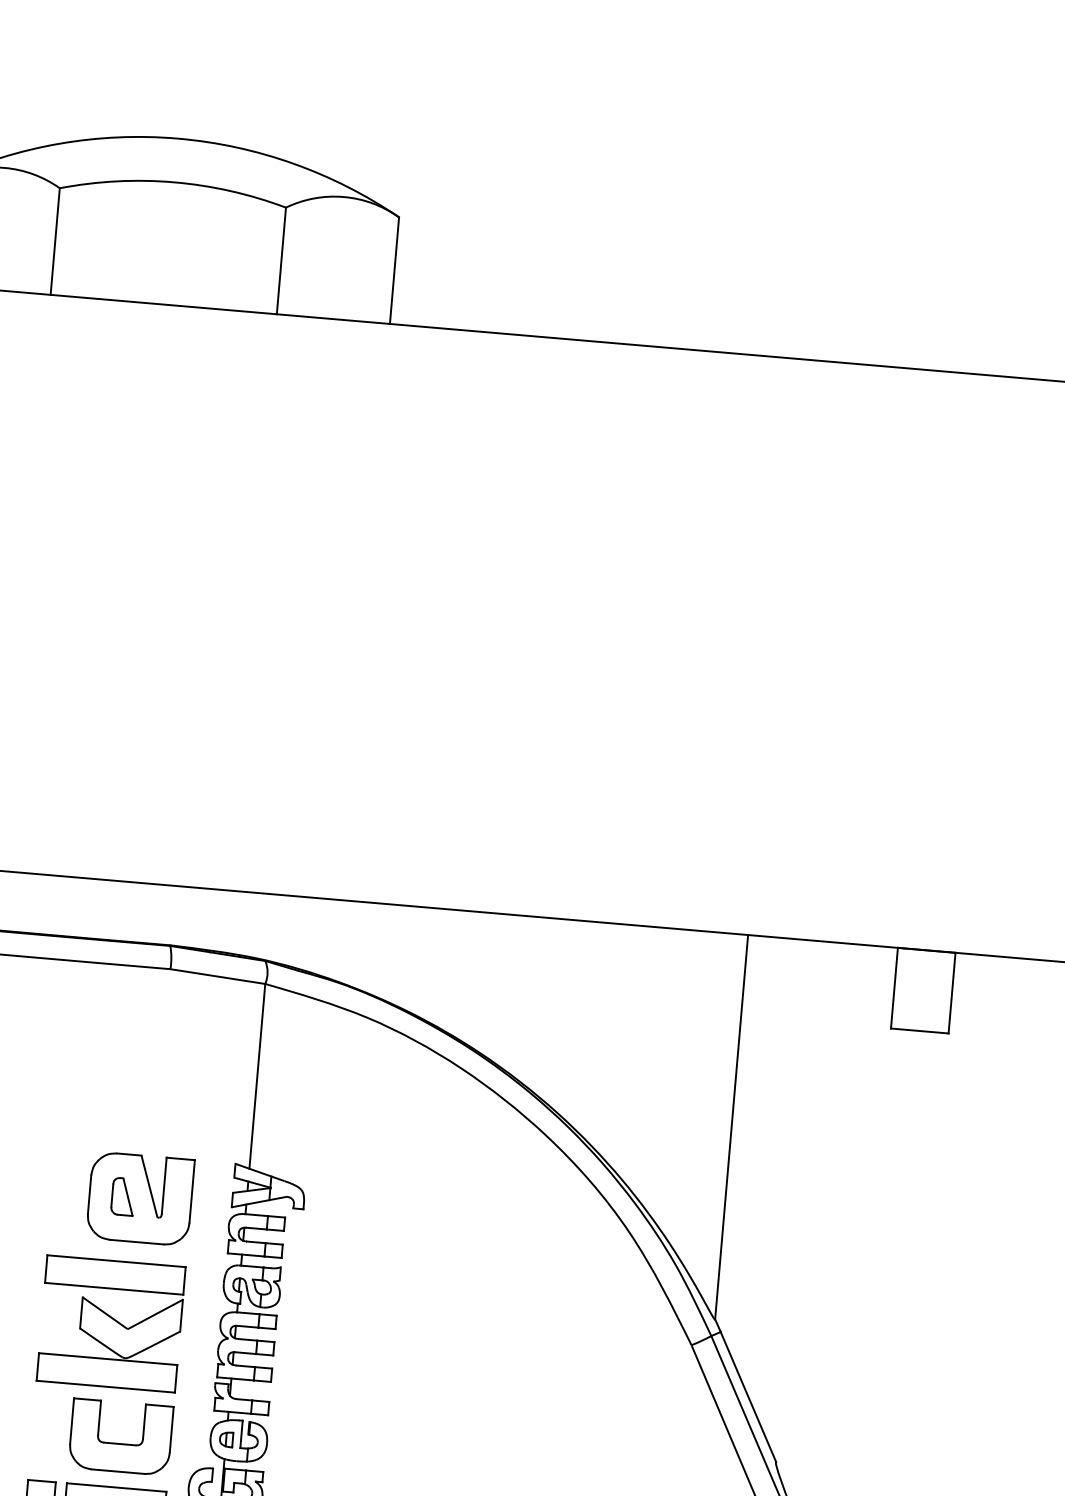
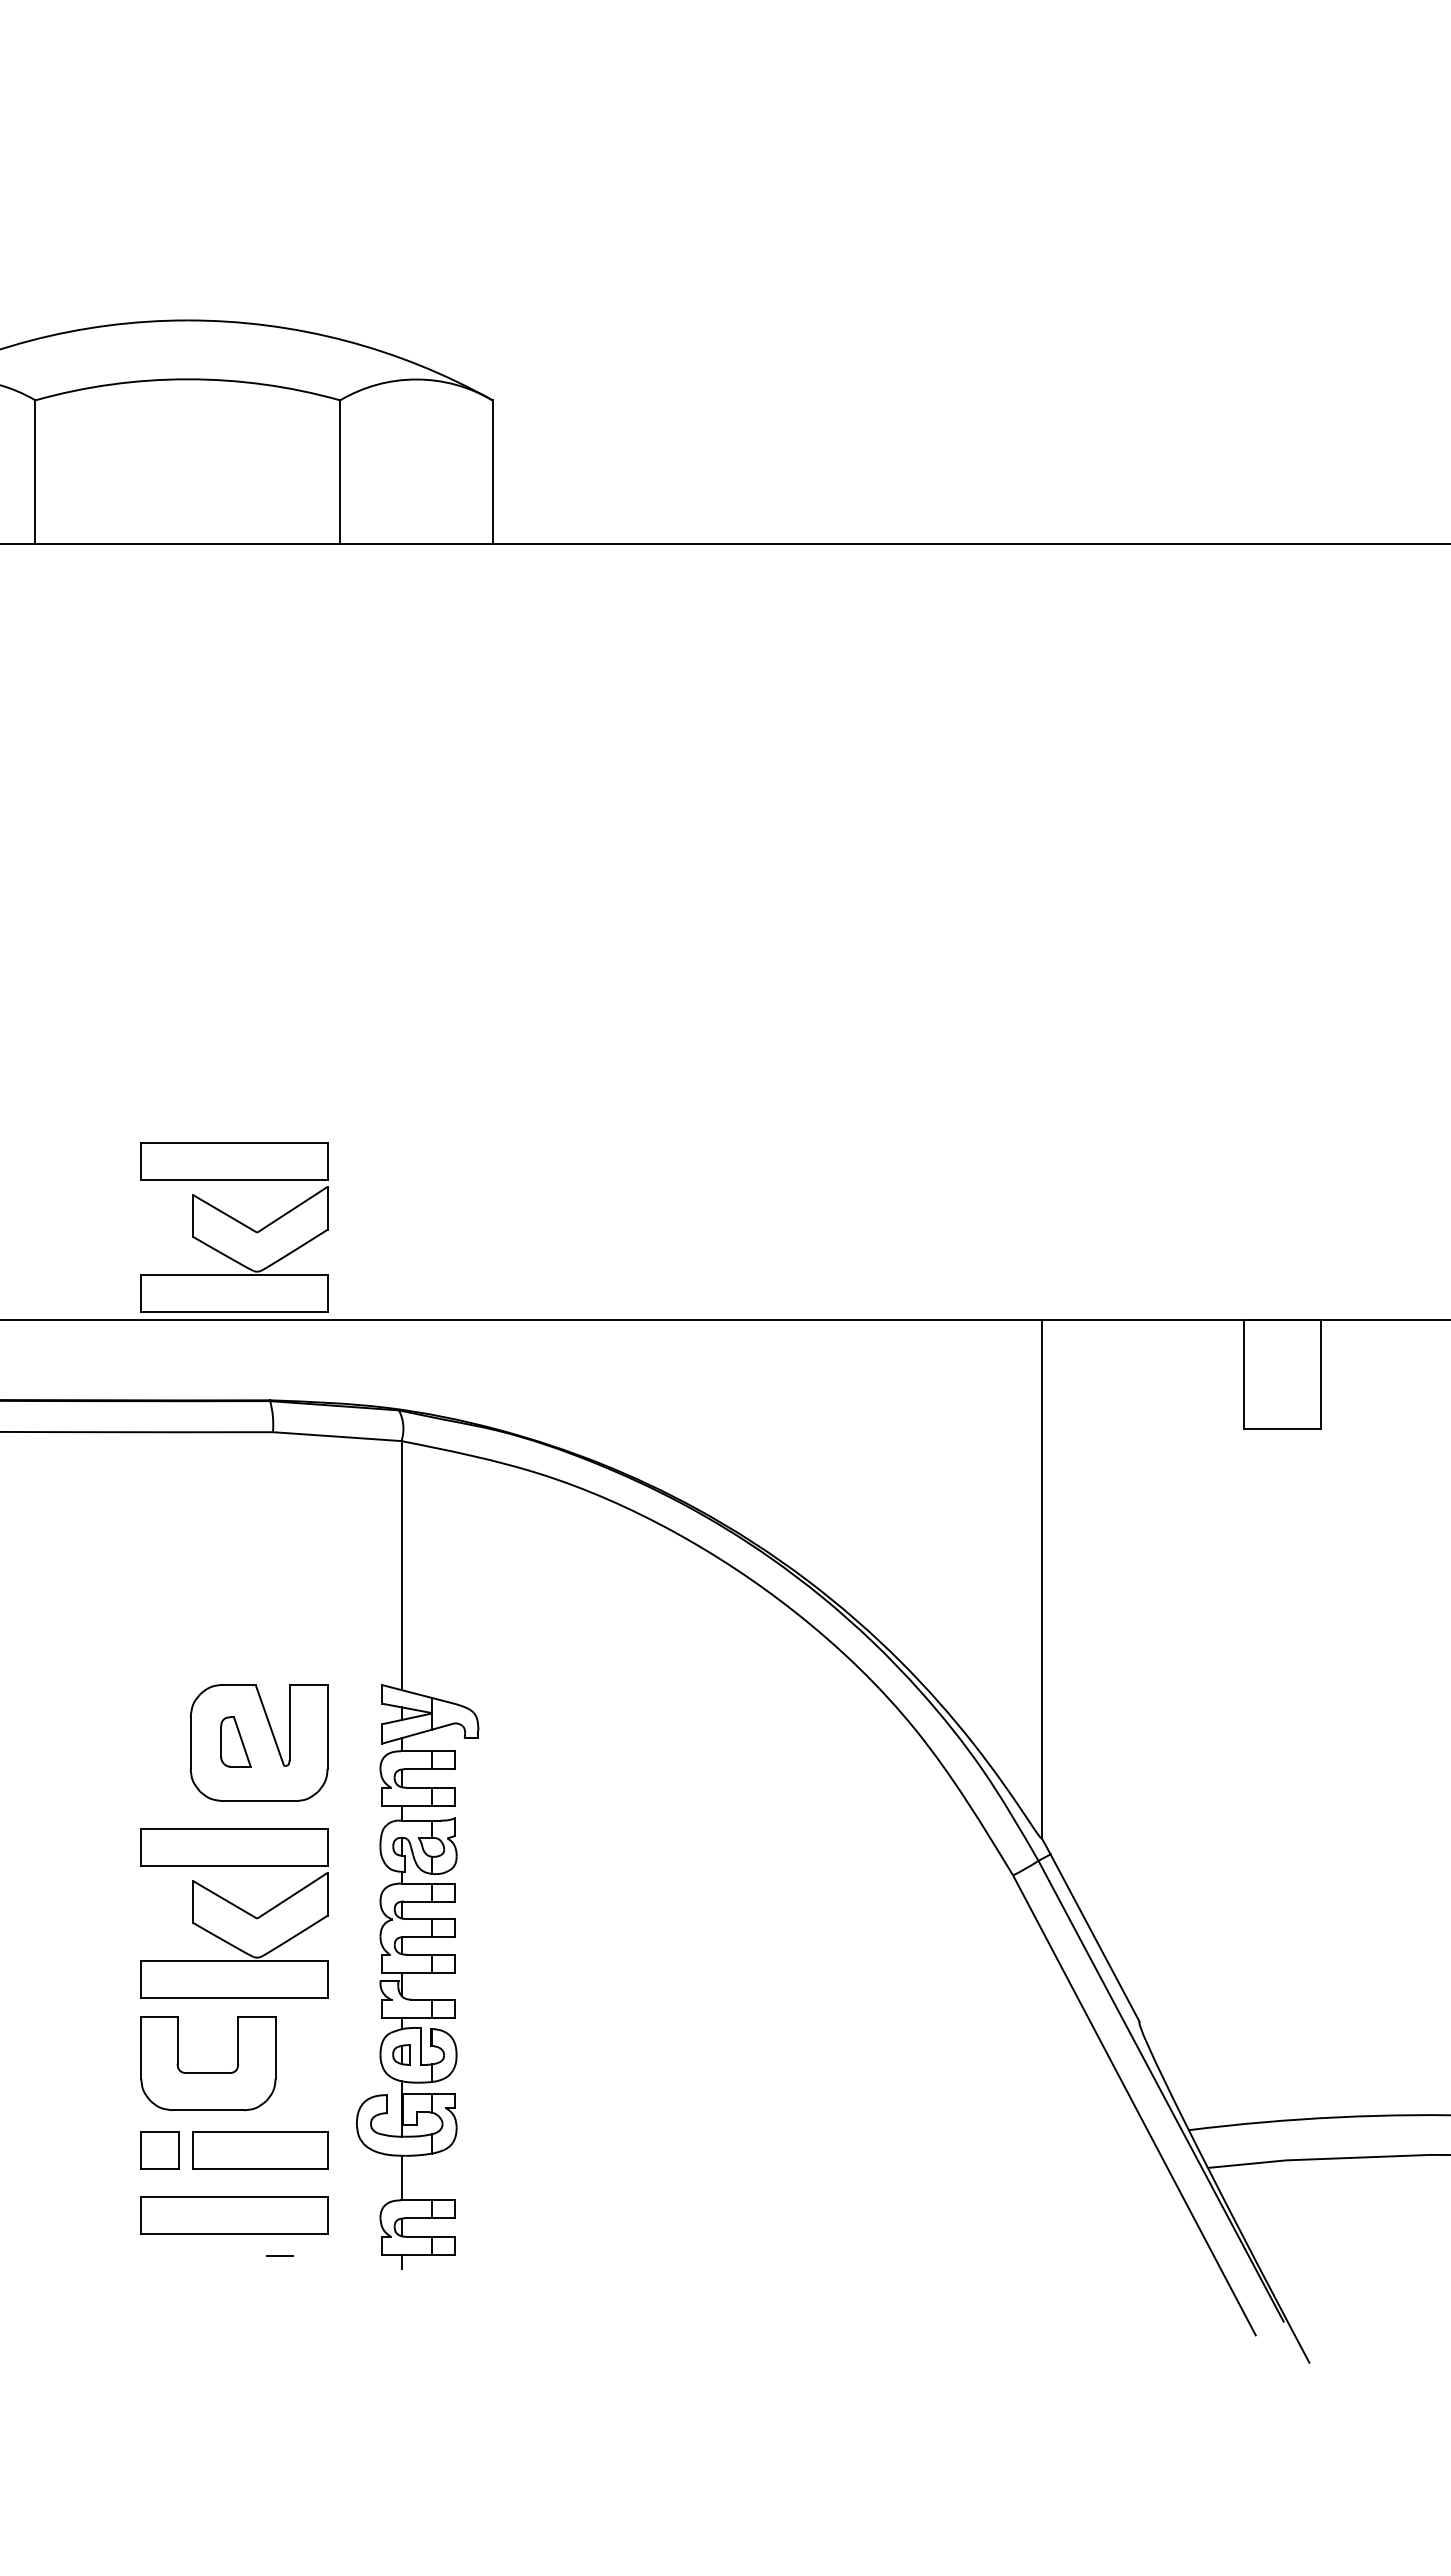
part: (154, 814) -> (234, 1227), added
part: (120, 1443) -> (208, 2072), moved

